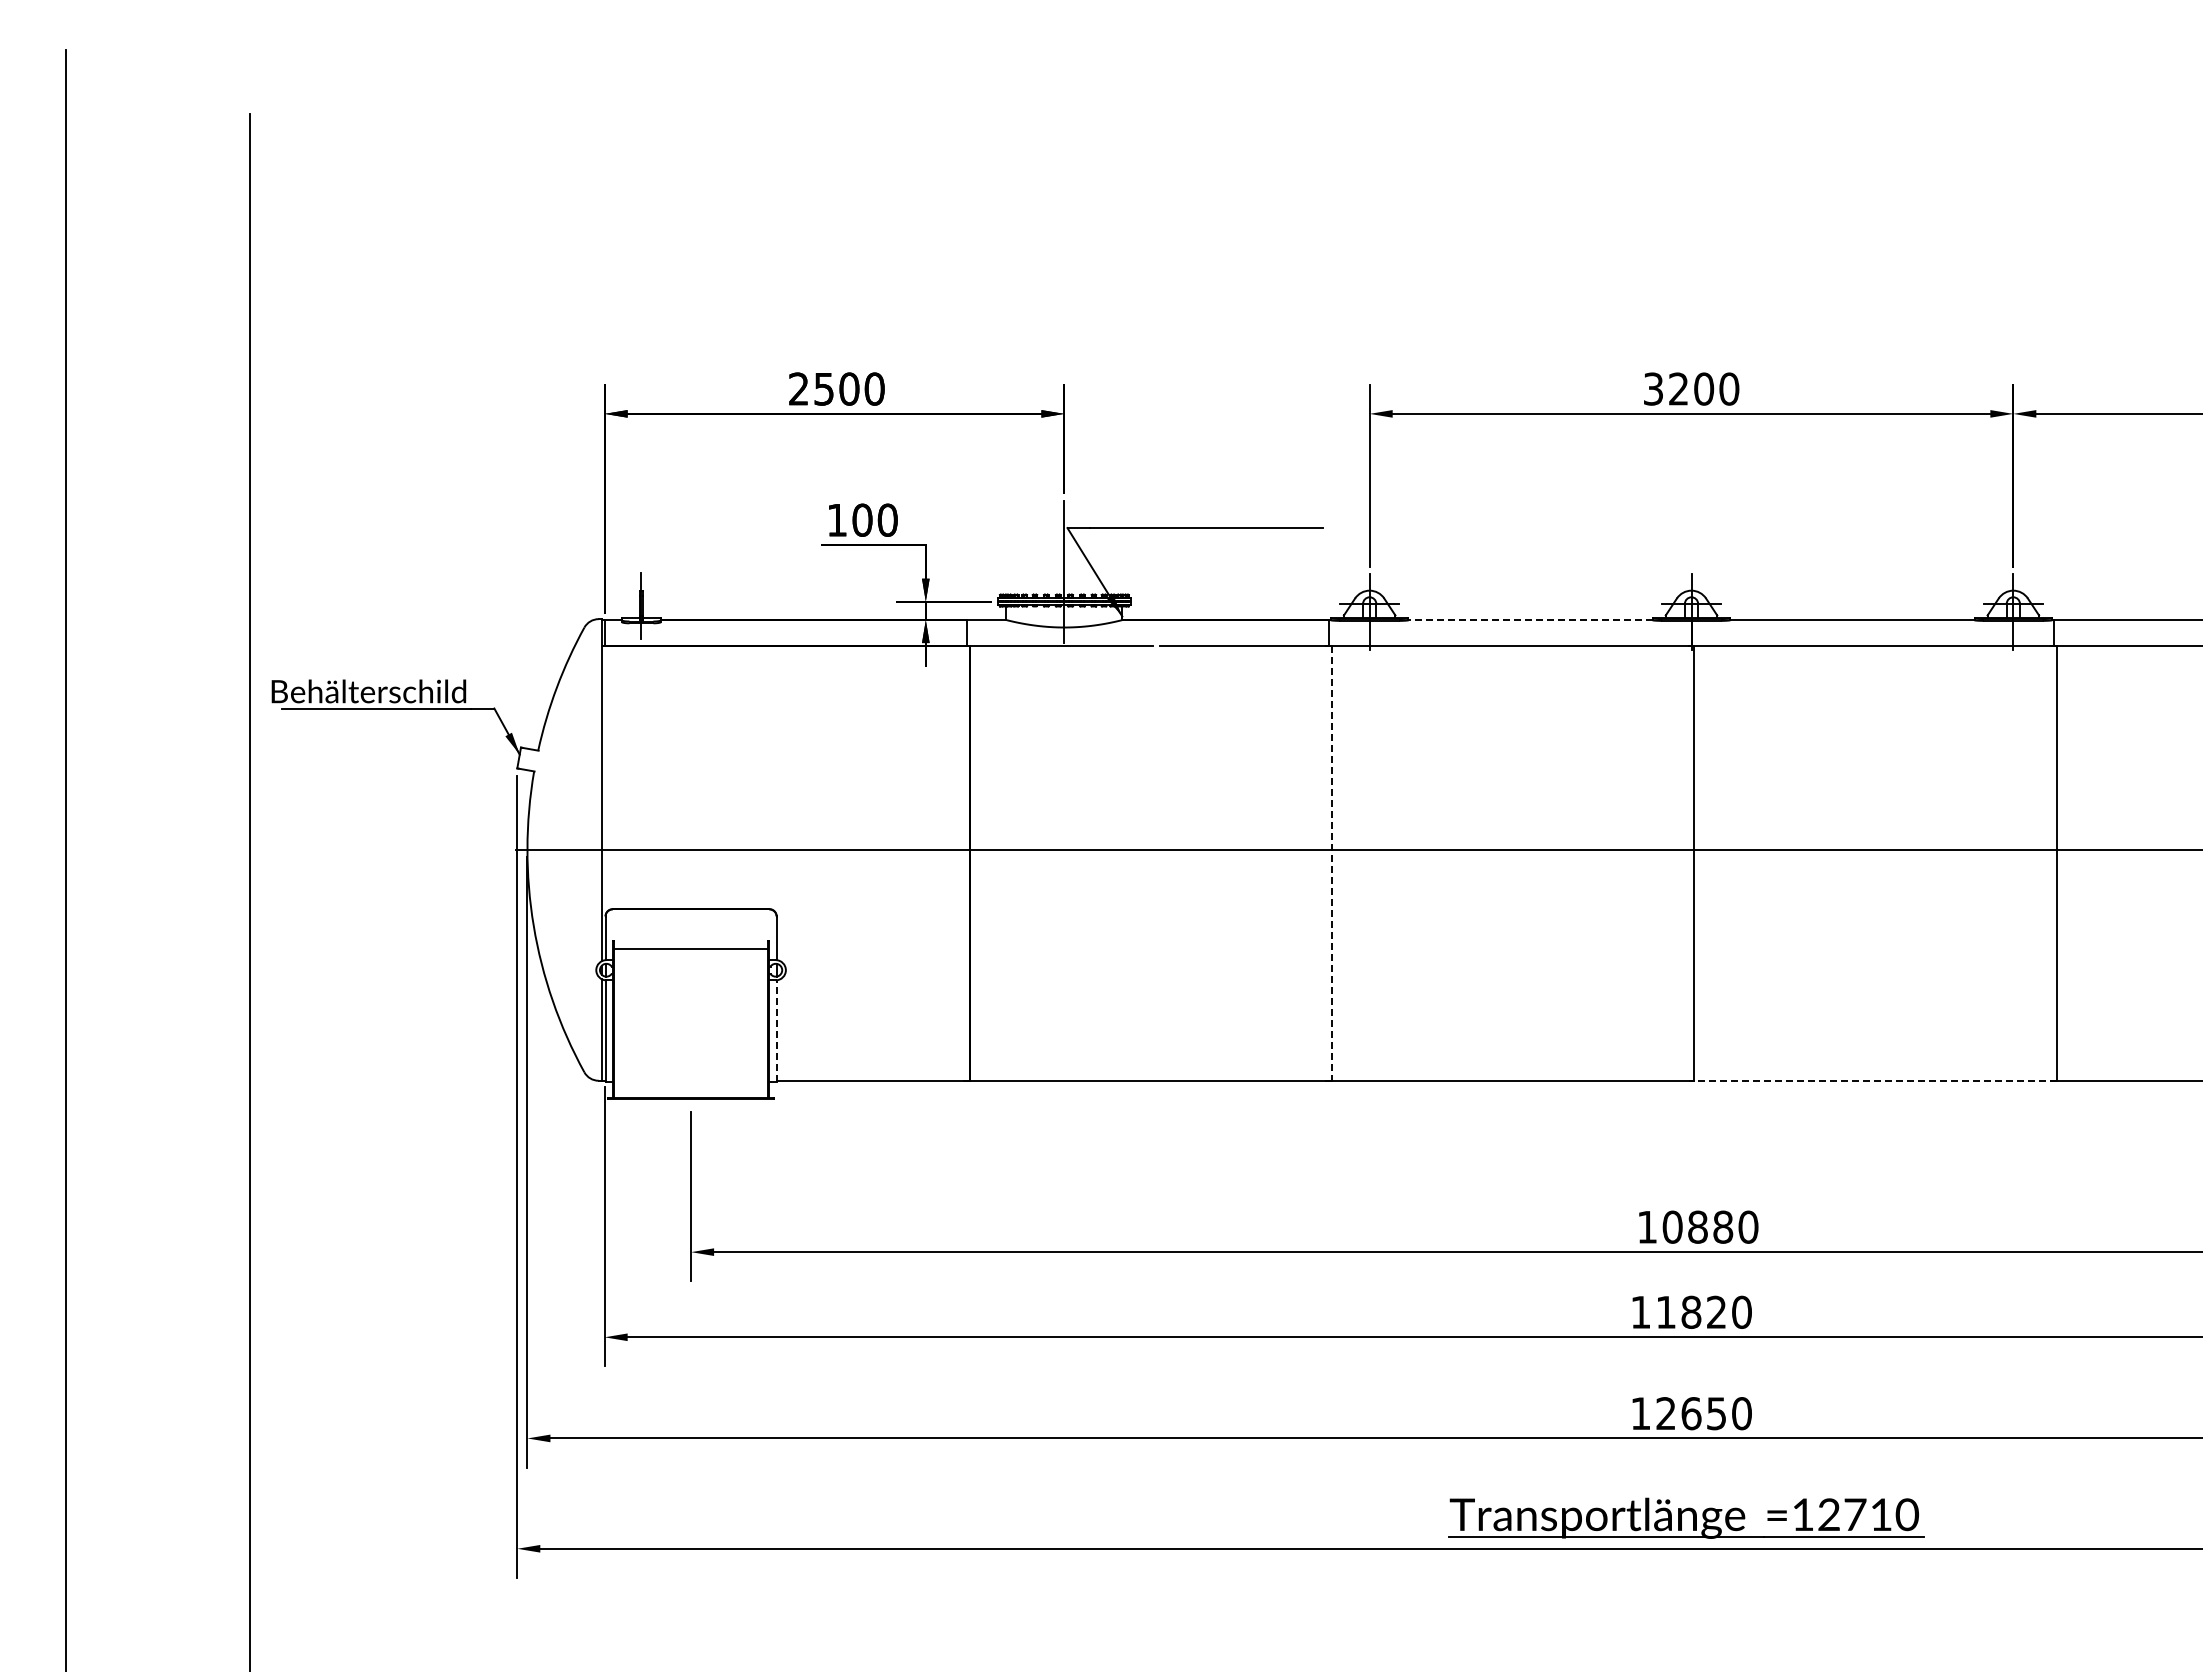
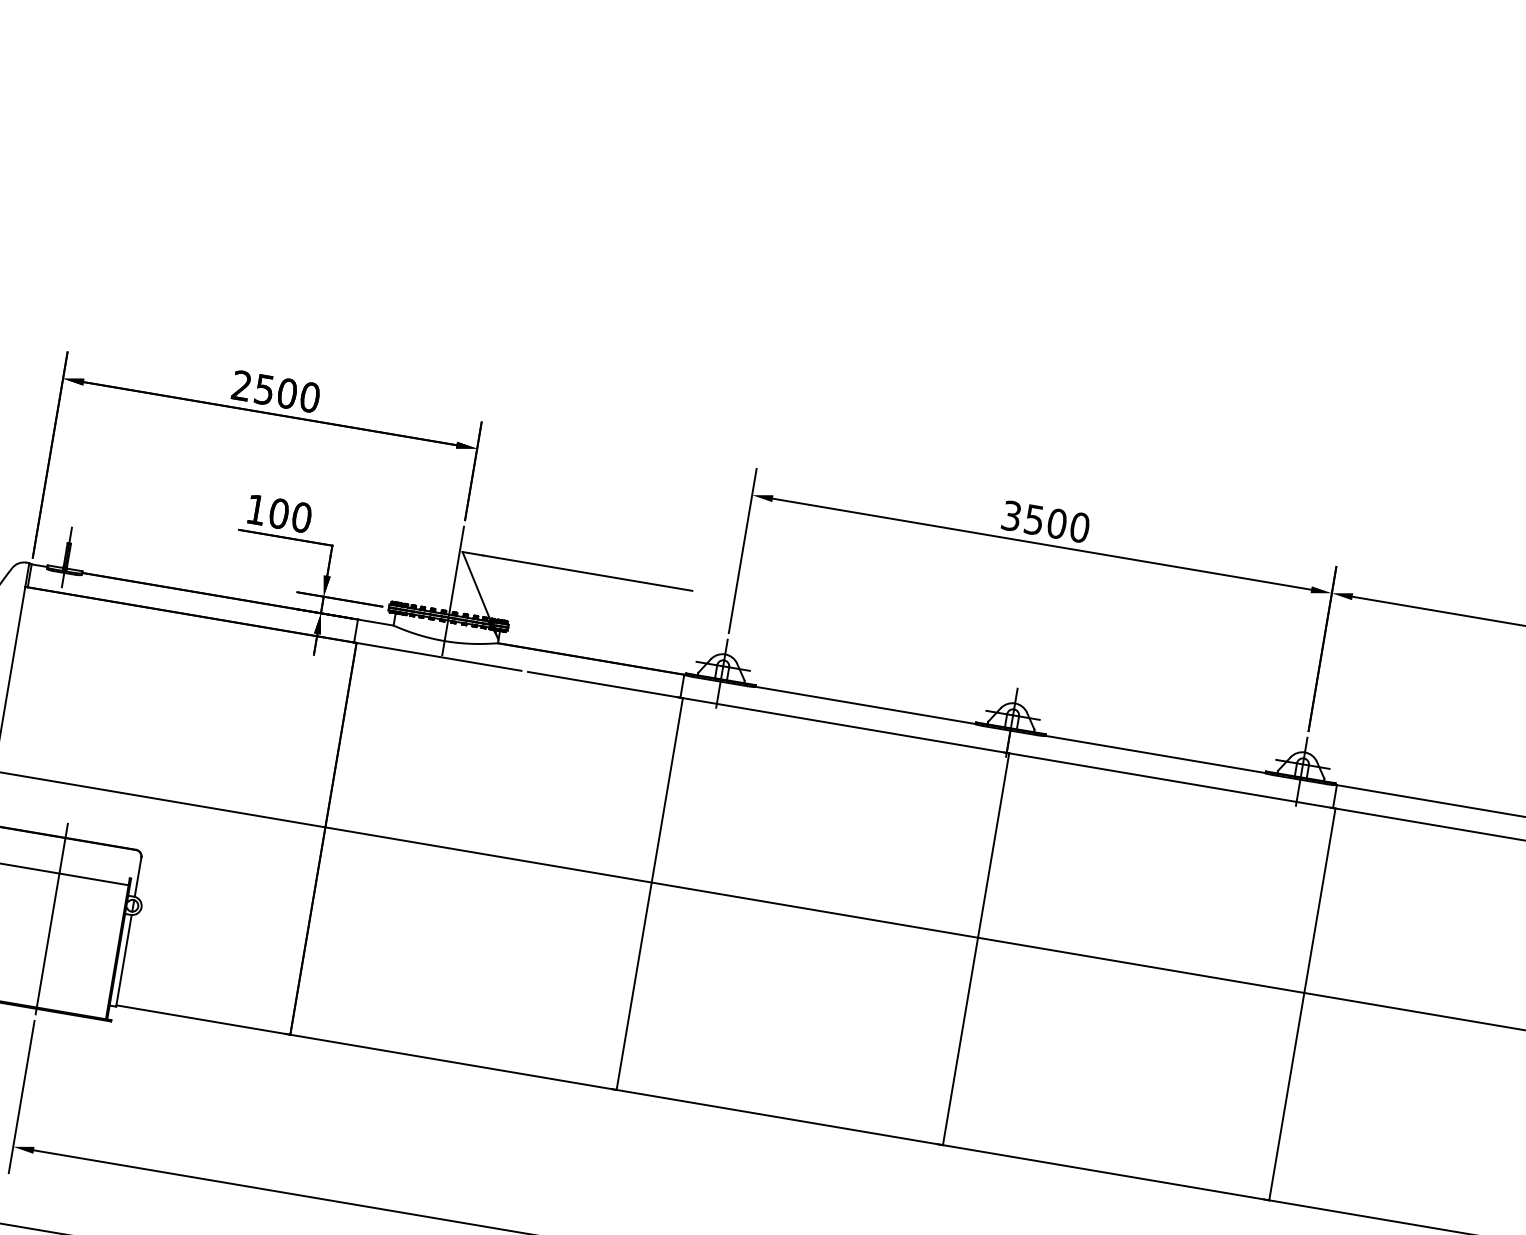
text: (1678, 388) -> (1034, 519), 3200 -> 3500
line: (1530, 620) -> (865, 705), dashed -> solid
line: (1331, 863) -> (649, 894), dashed -> solid
line: (691, 999) -> (52, 919), added
line: (776, 1031) -> (123, 961), dashed -> solid
line: (1872, 1080) -> (1103, 1172), dashed -> solid

